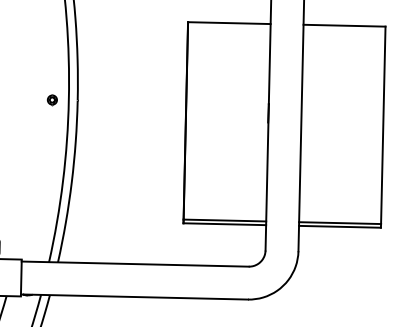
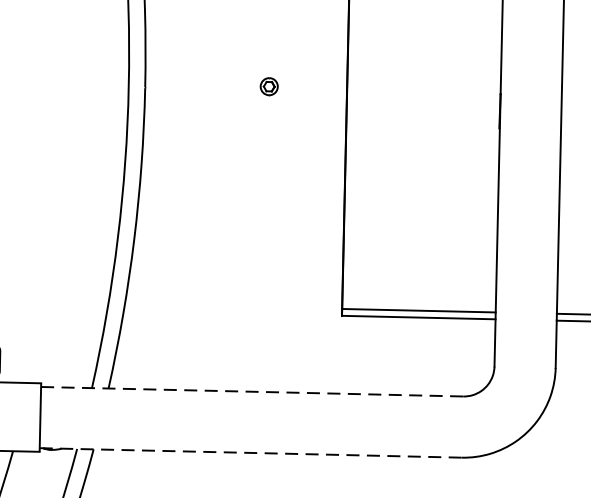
part: (51, 100) -> (267, 87), moved
line: (135, 264) -> (252, 392), solid -> dashed
line: (134, 297) -> (250, 453), solid -> dashed

